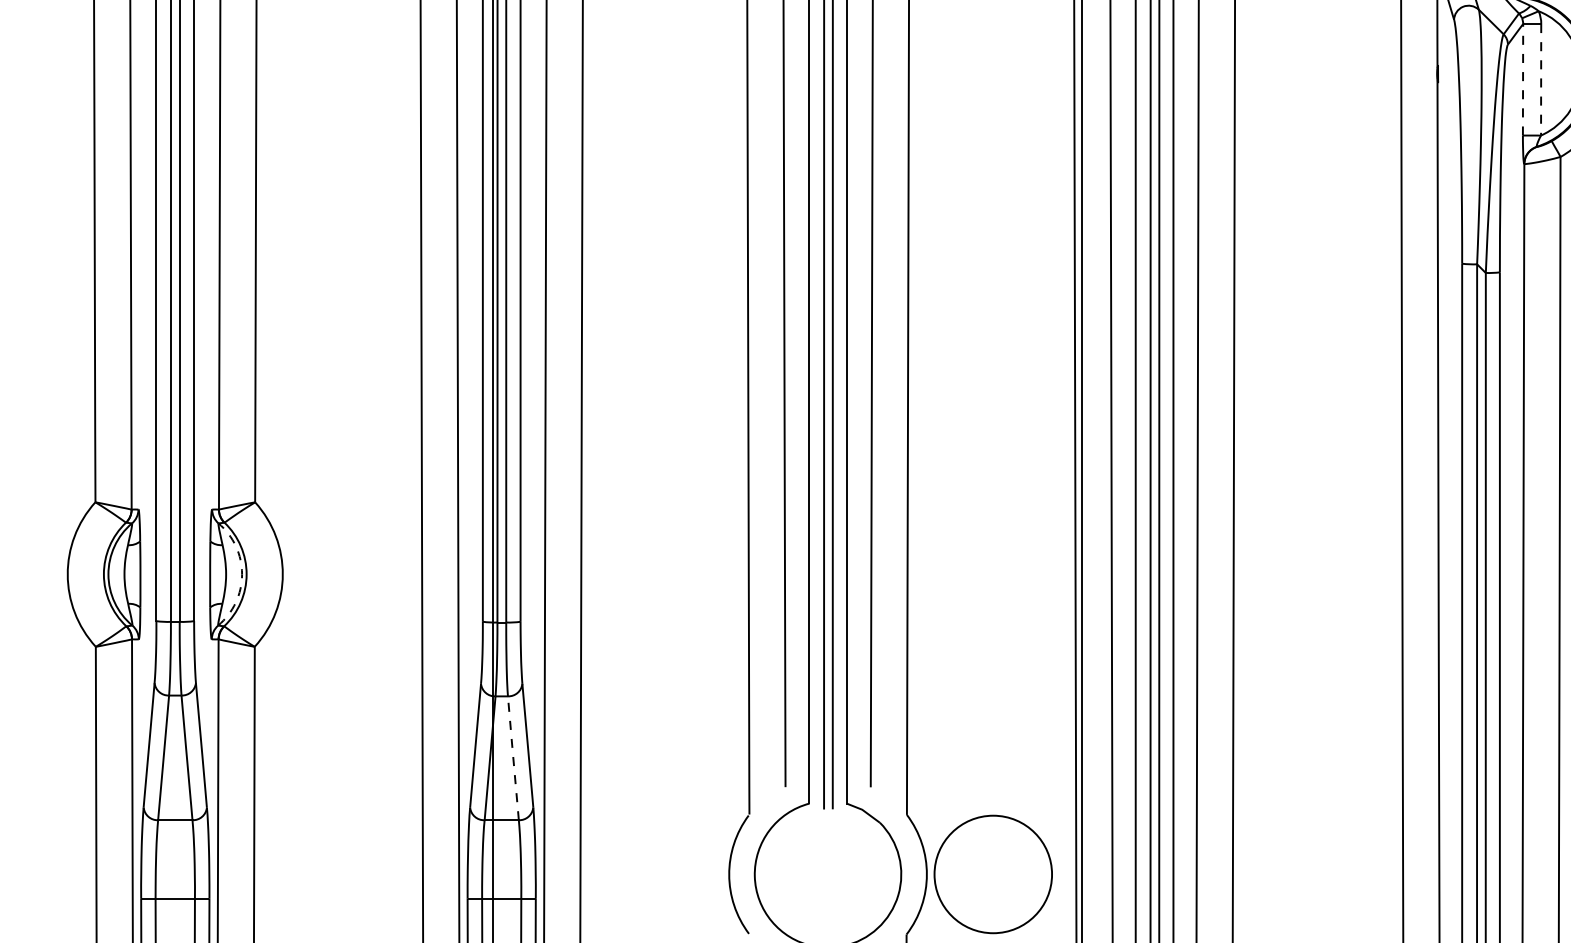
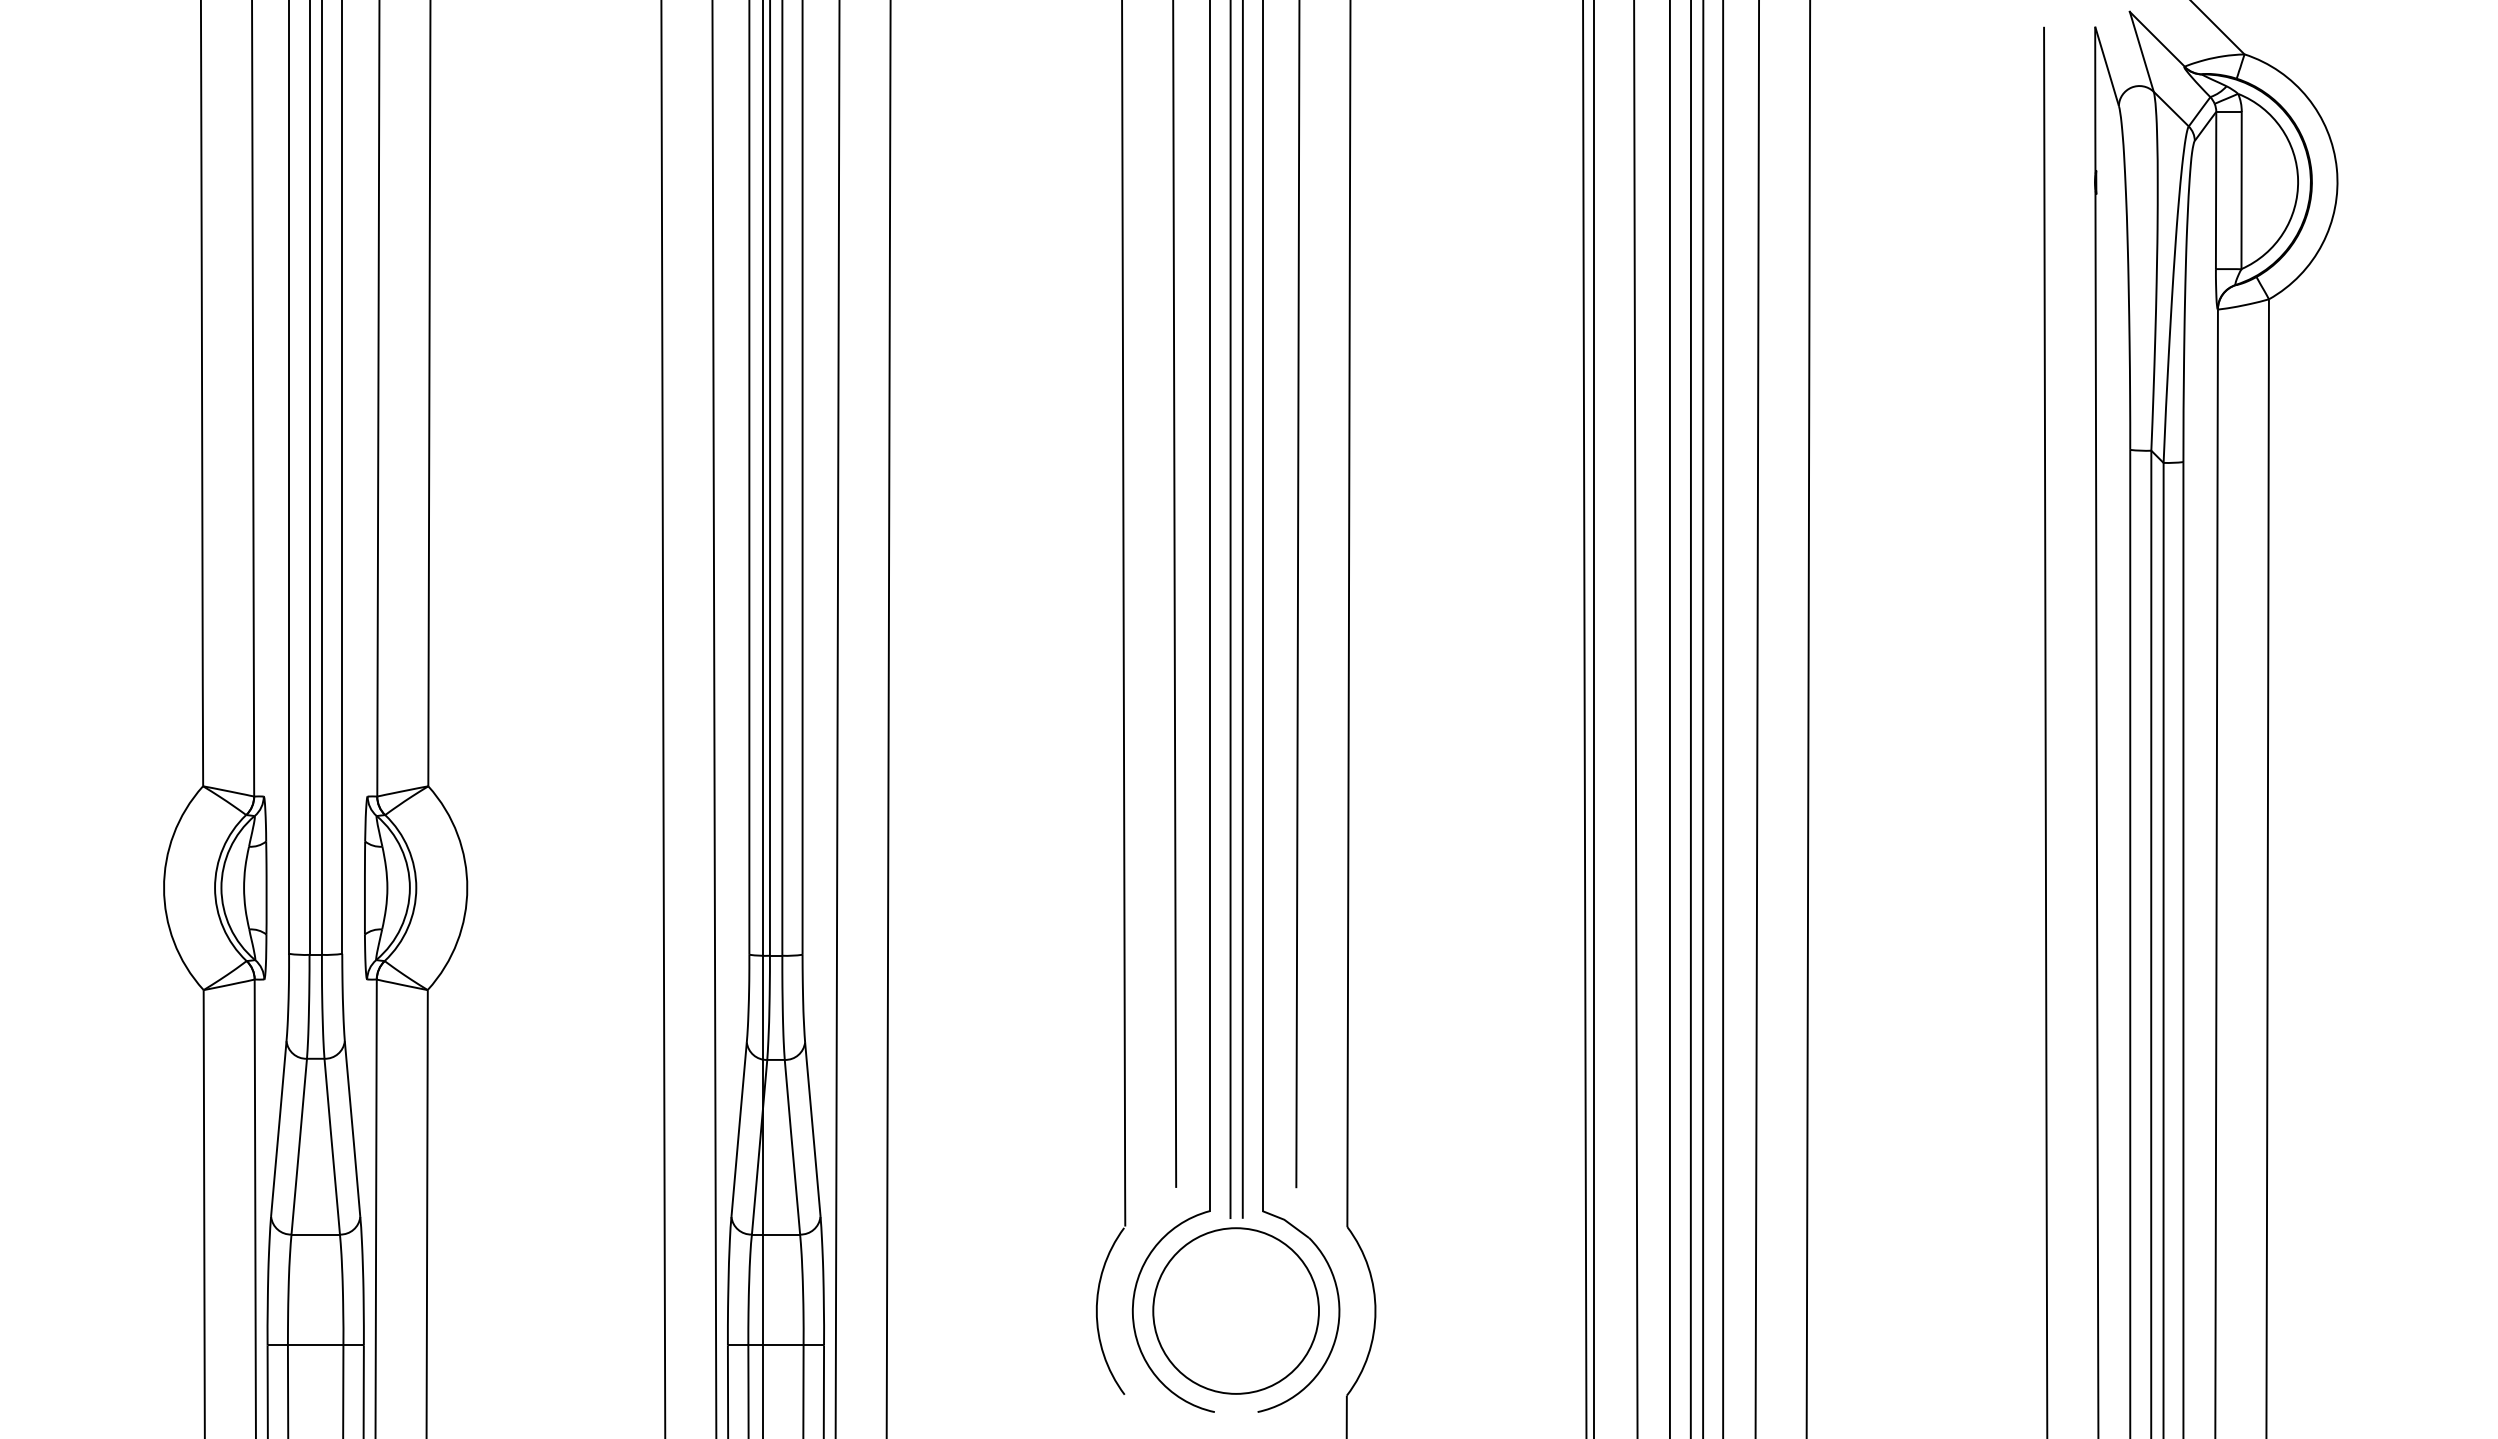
line: (1541, 79) -> (2241, 190), dashed -> solid
line: (1523, 80) -> (2216, 191), dashed -> solid
arc: (241, 574) -> (409, 888), dashed -> solid
line: (513, 758) -> (792, 1147), dashed -> solid
circle: (992, 874) -> (1235, 1310), moved

